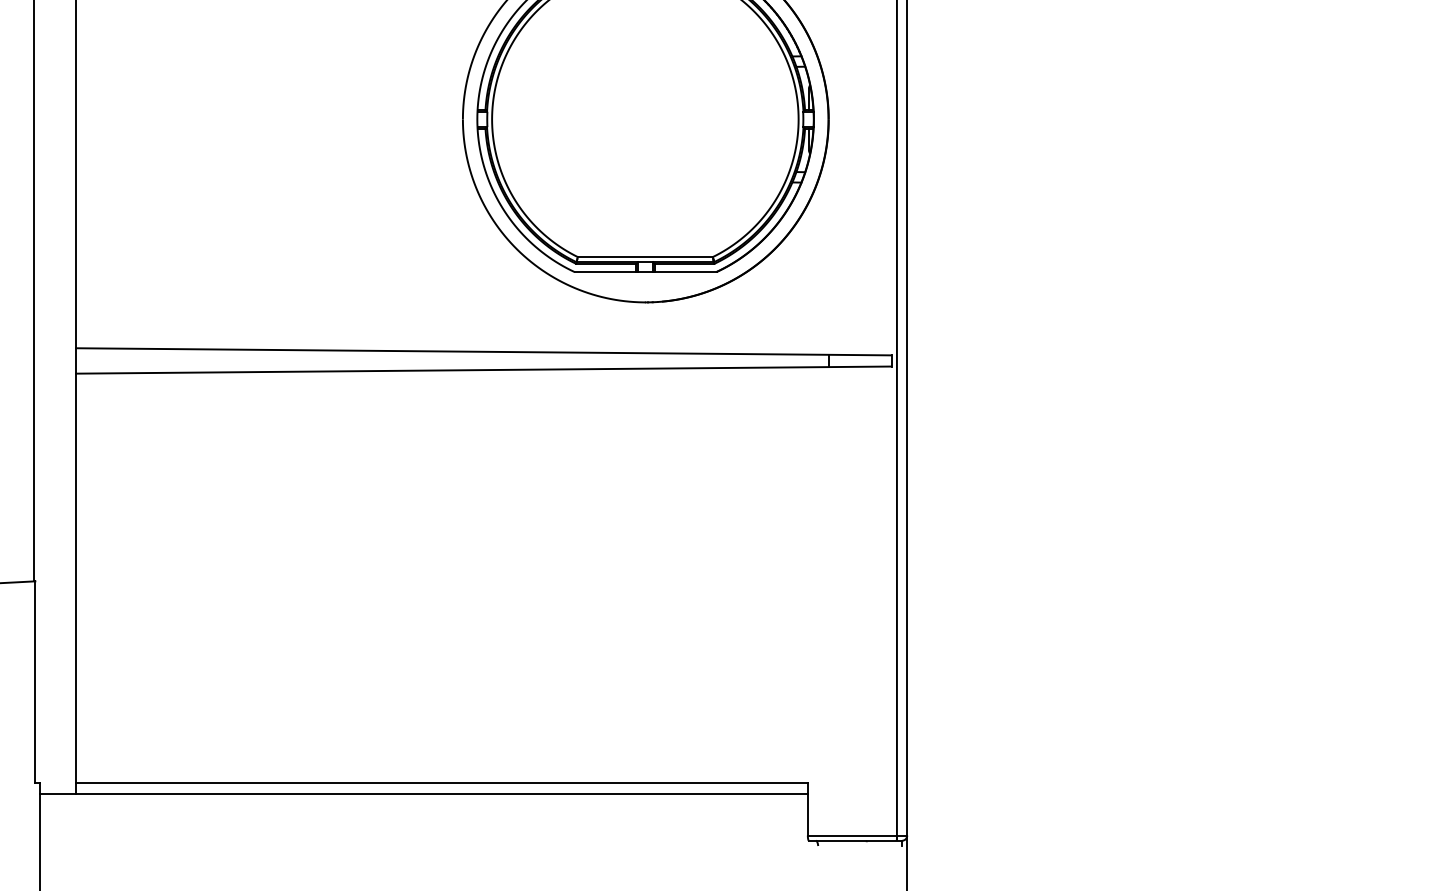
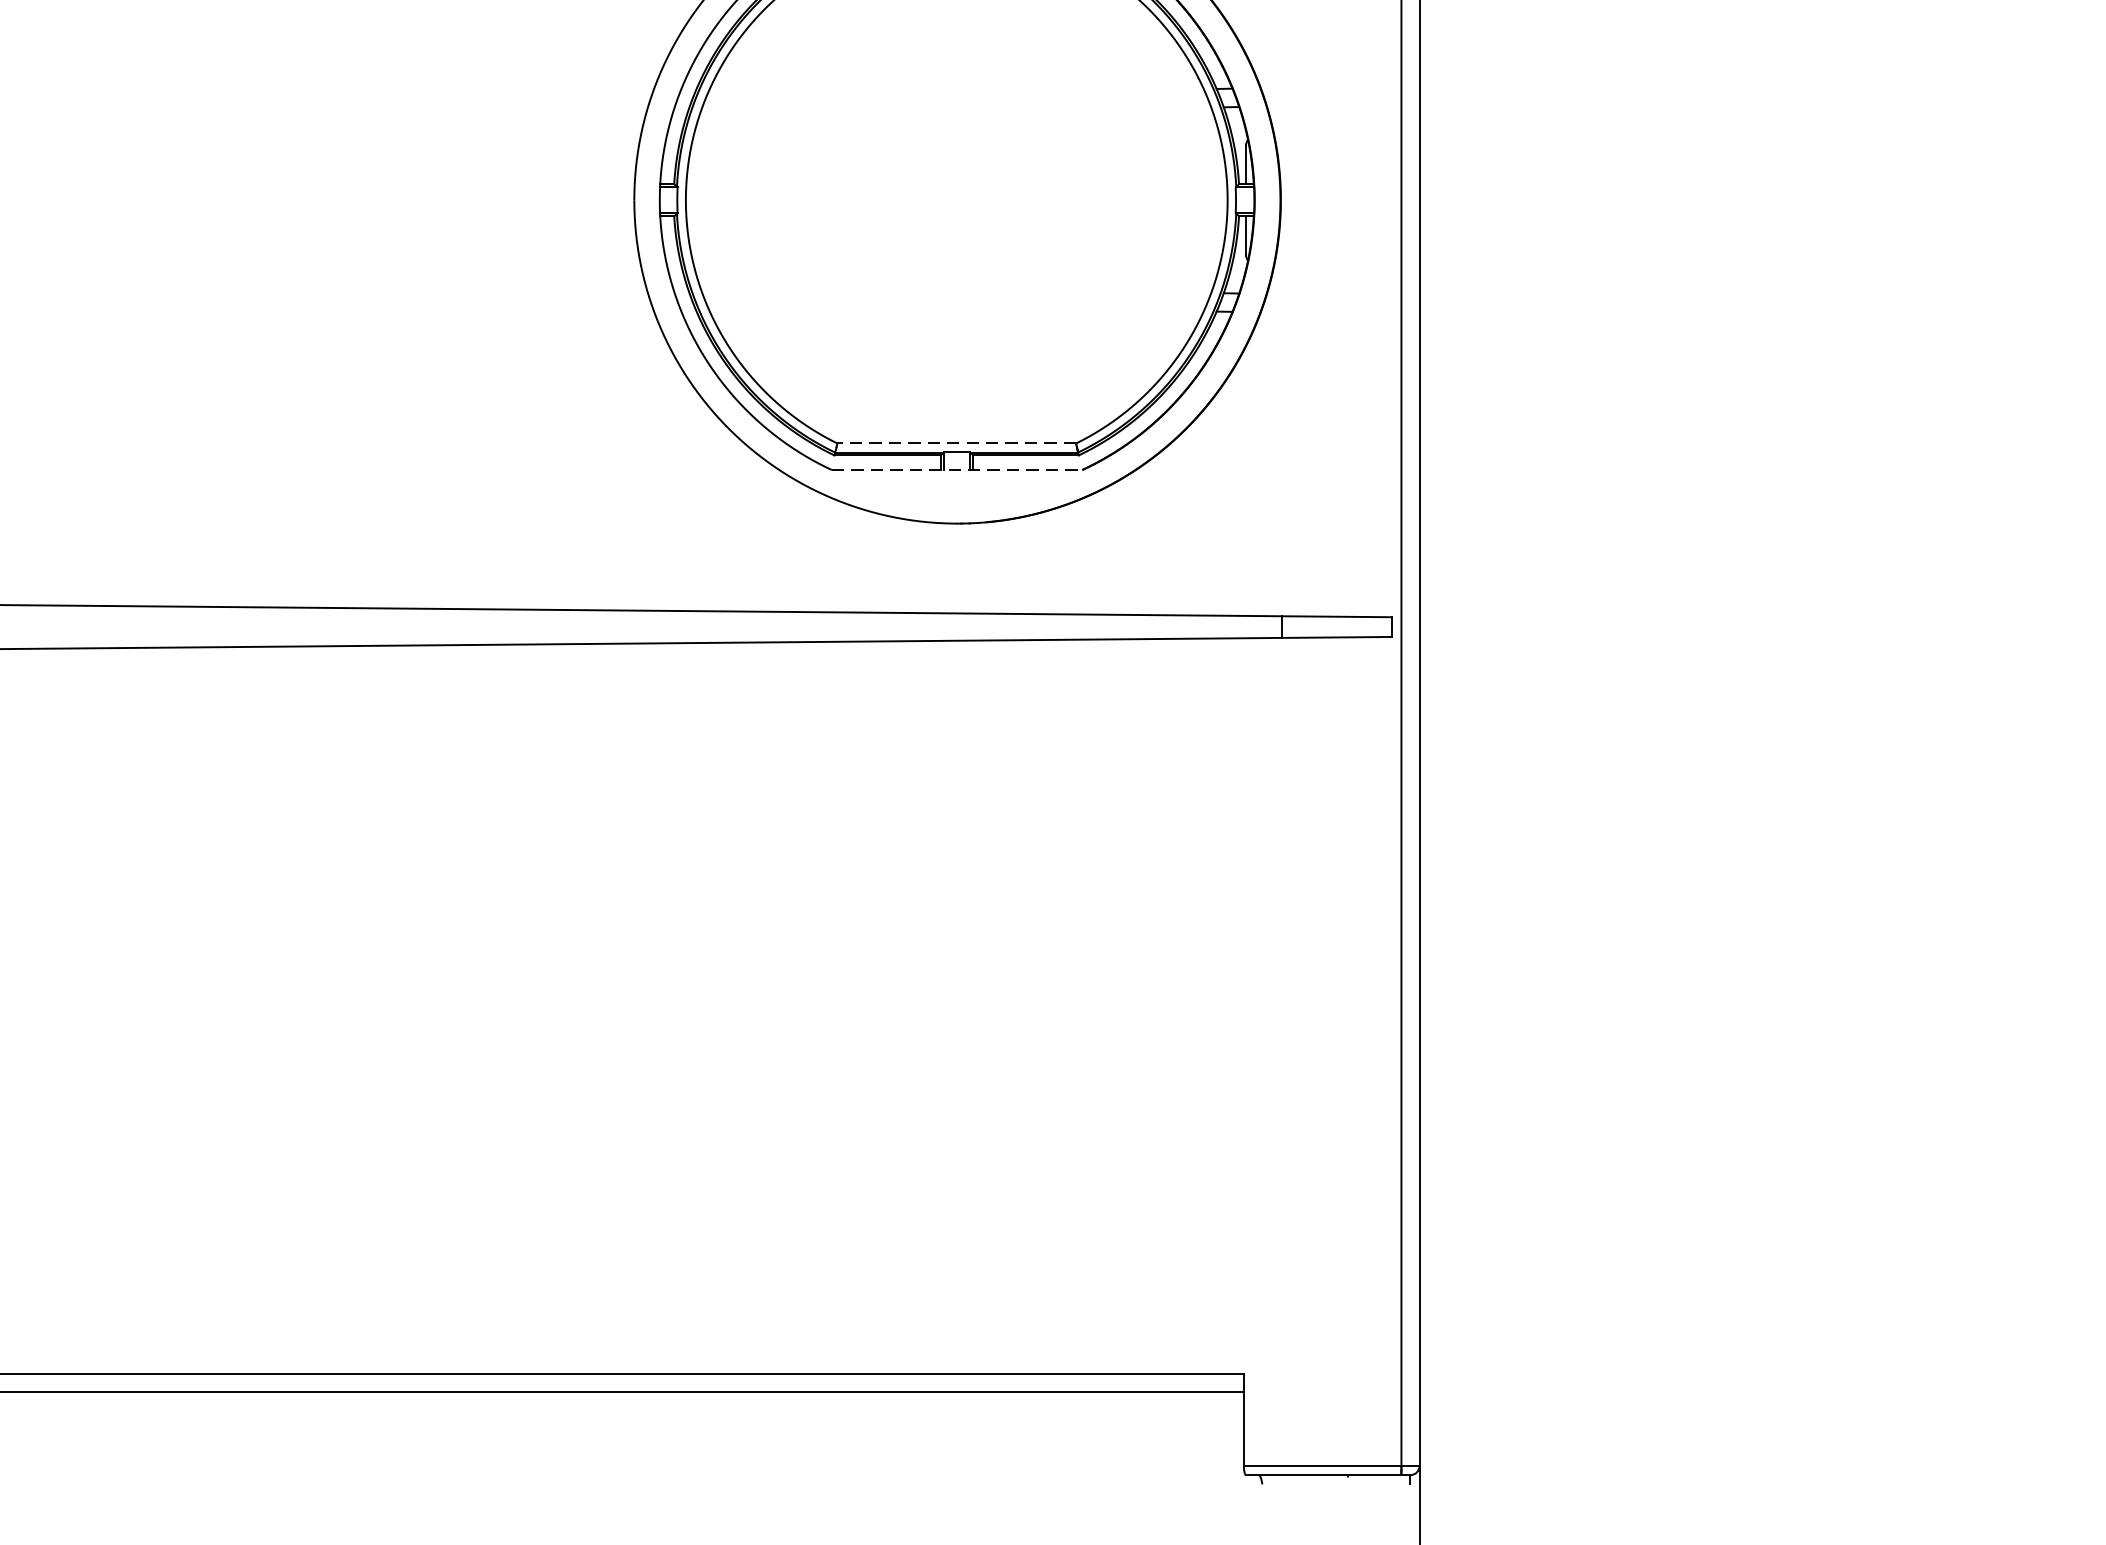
line: (645, 257) -> (957, 444), solid -> dashed
line: (645, 272) -> (957, 470), solid -> dashed

